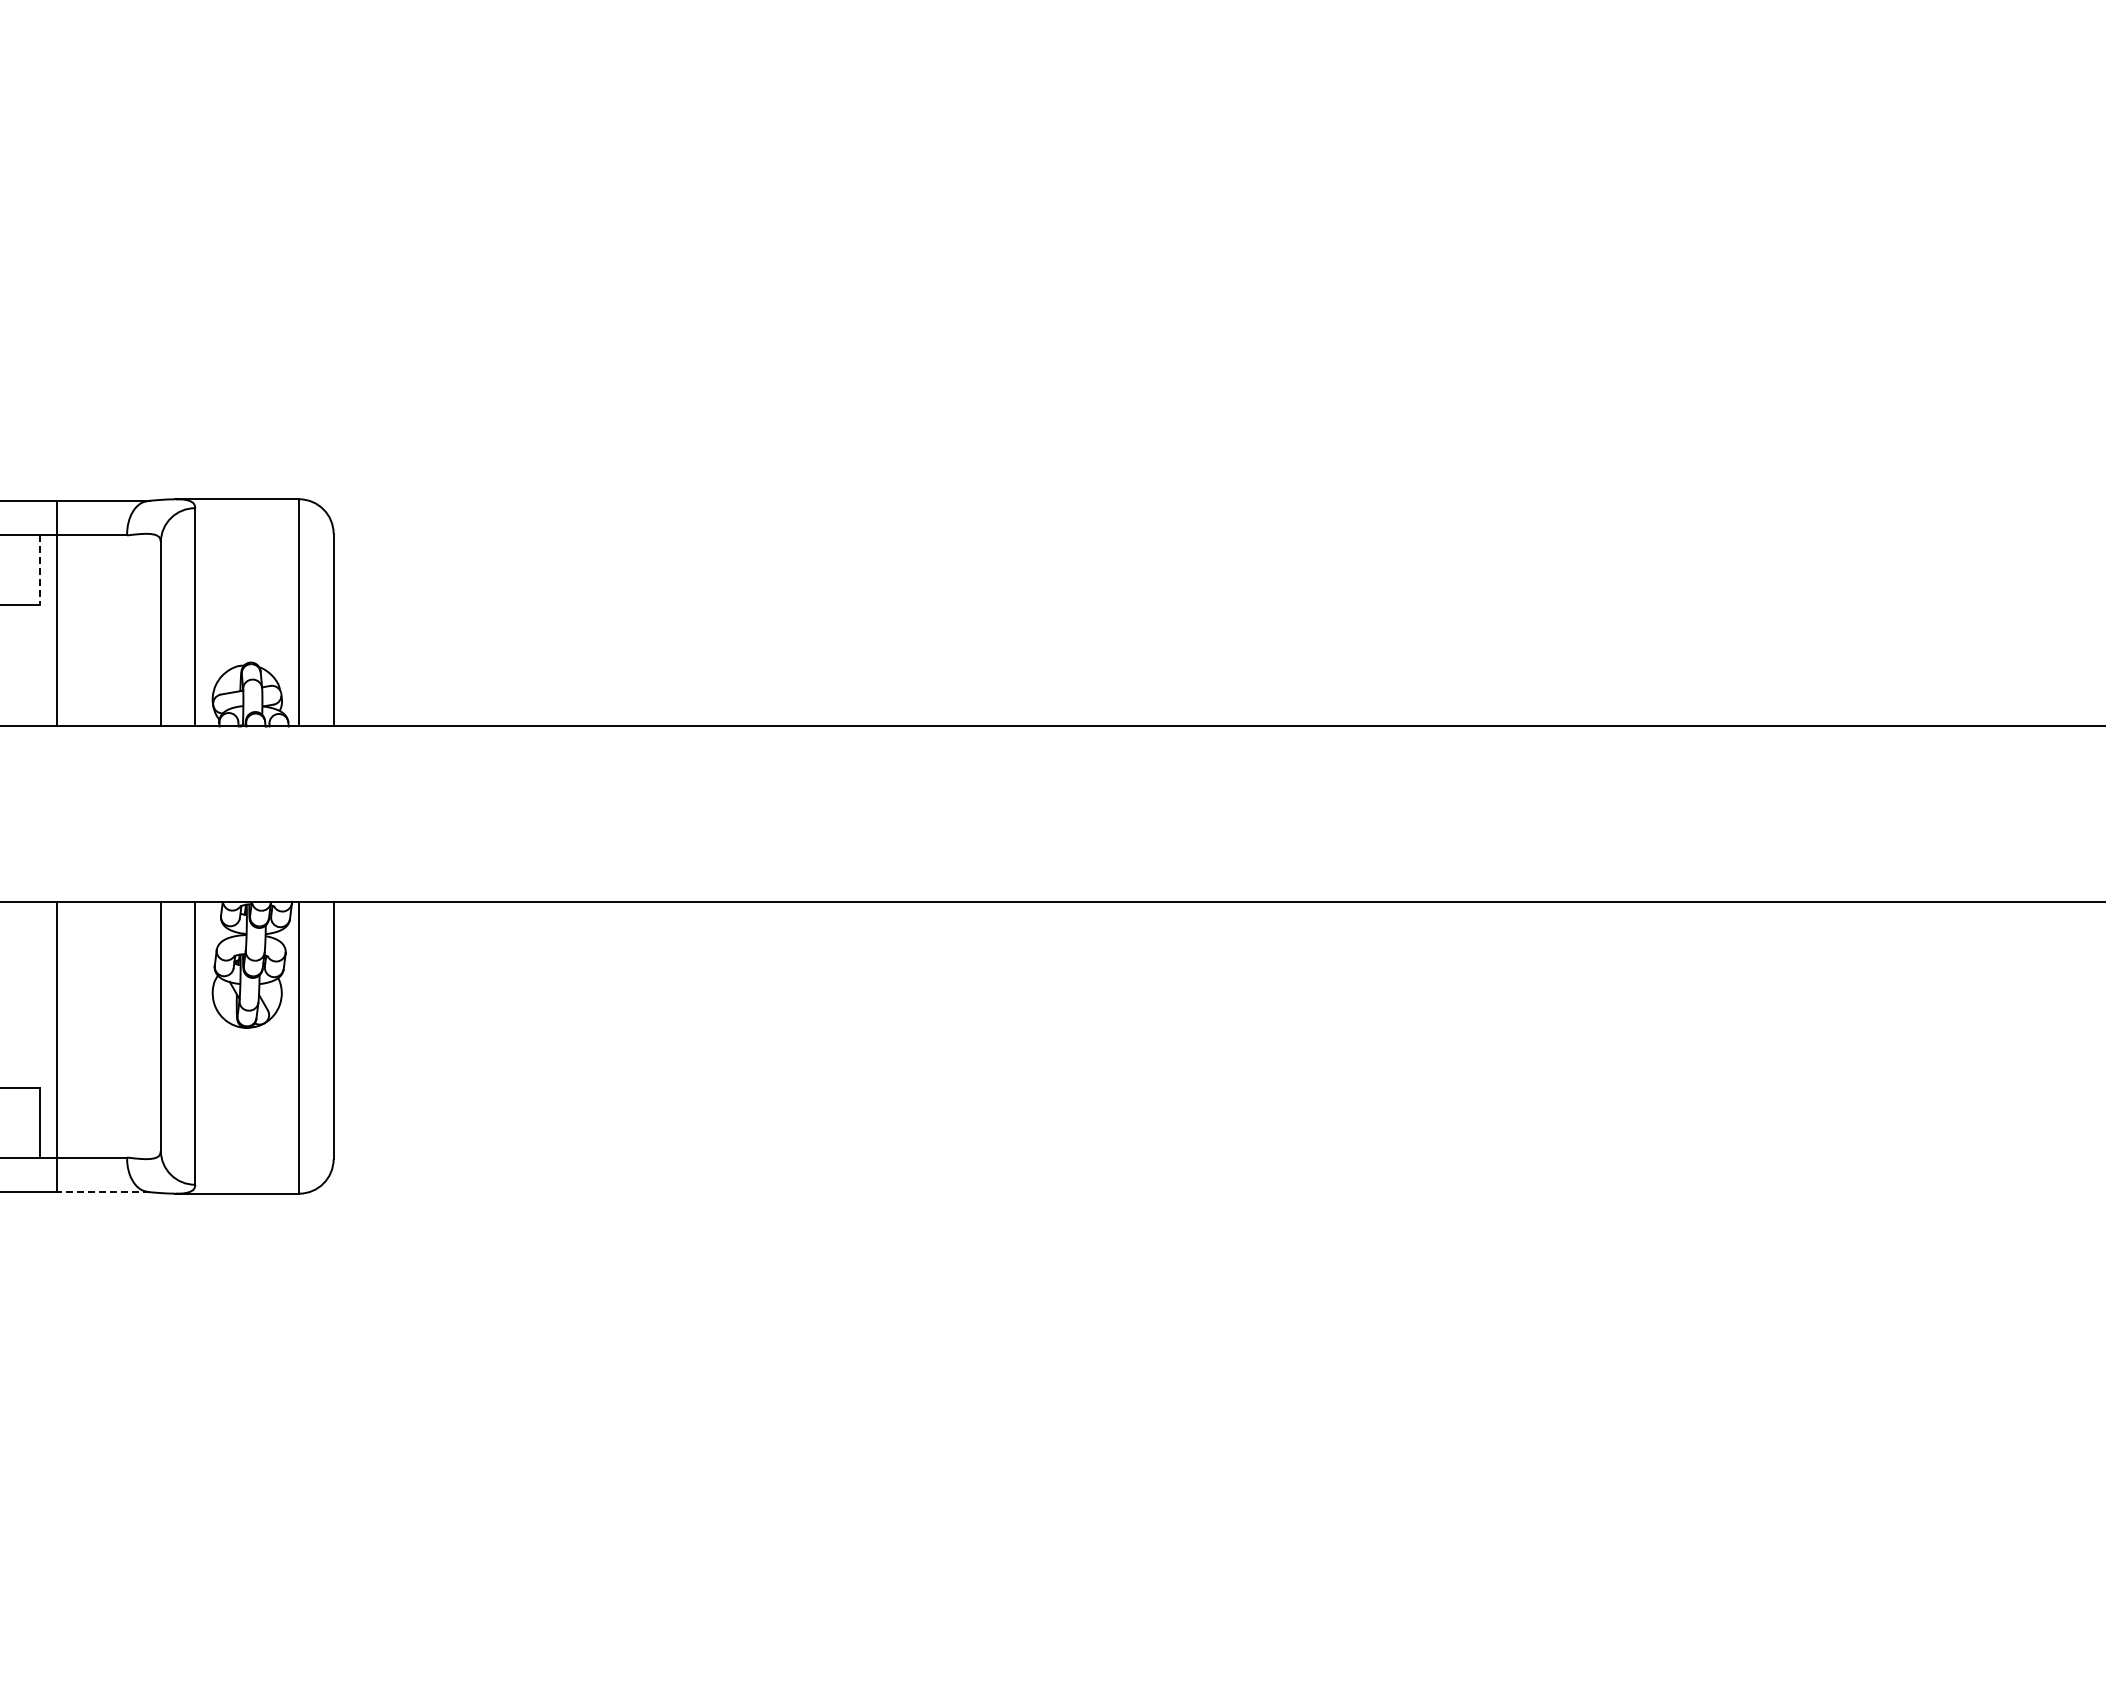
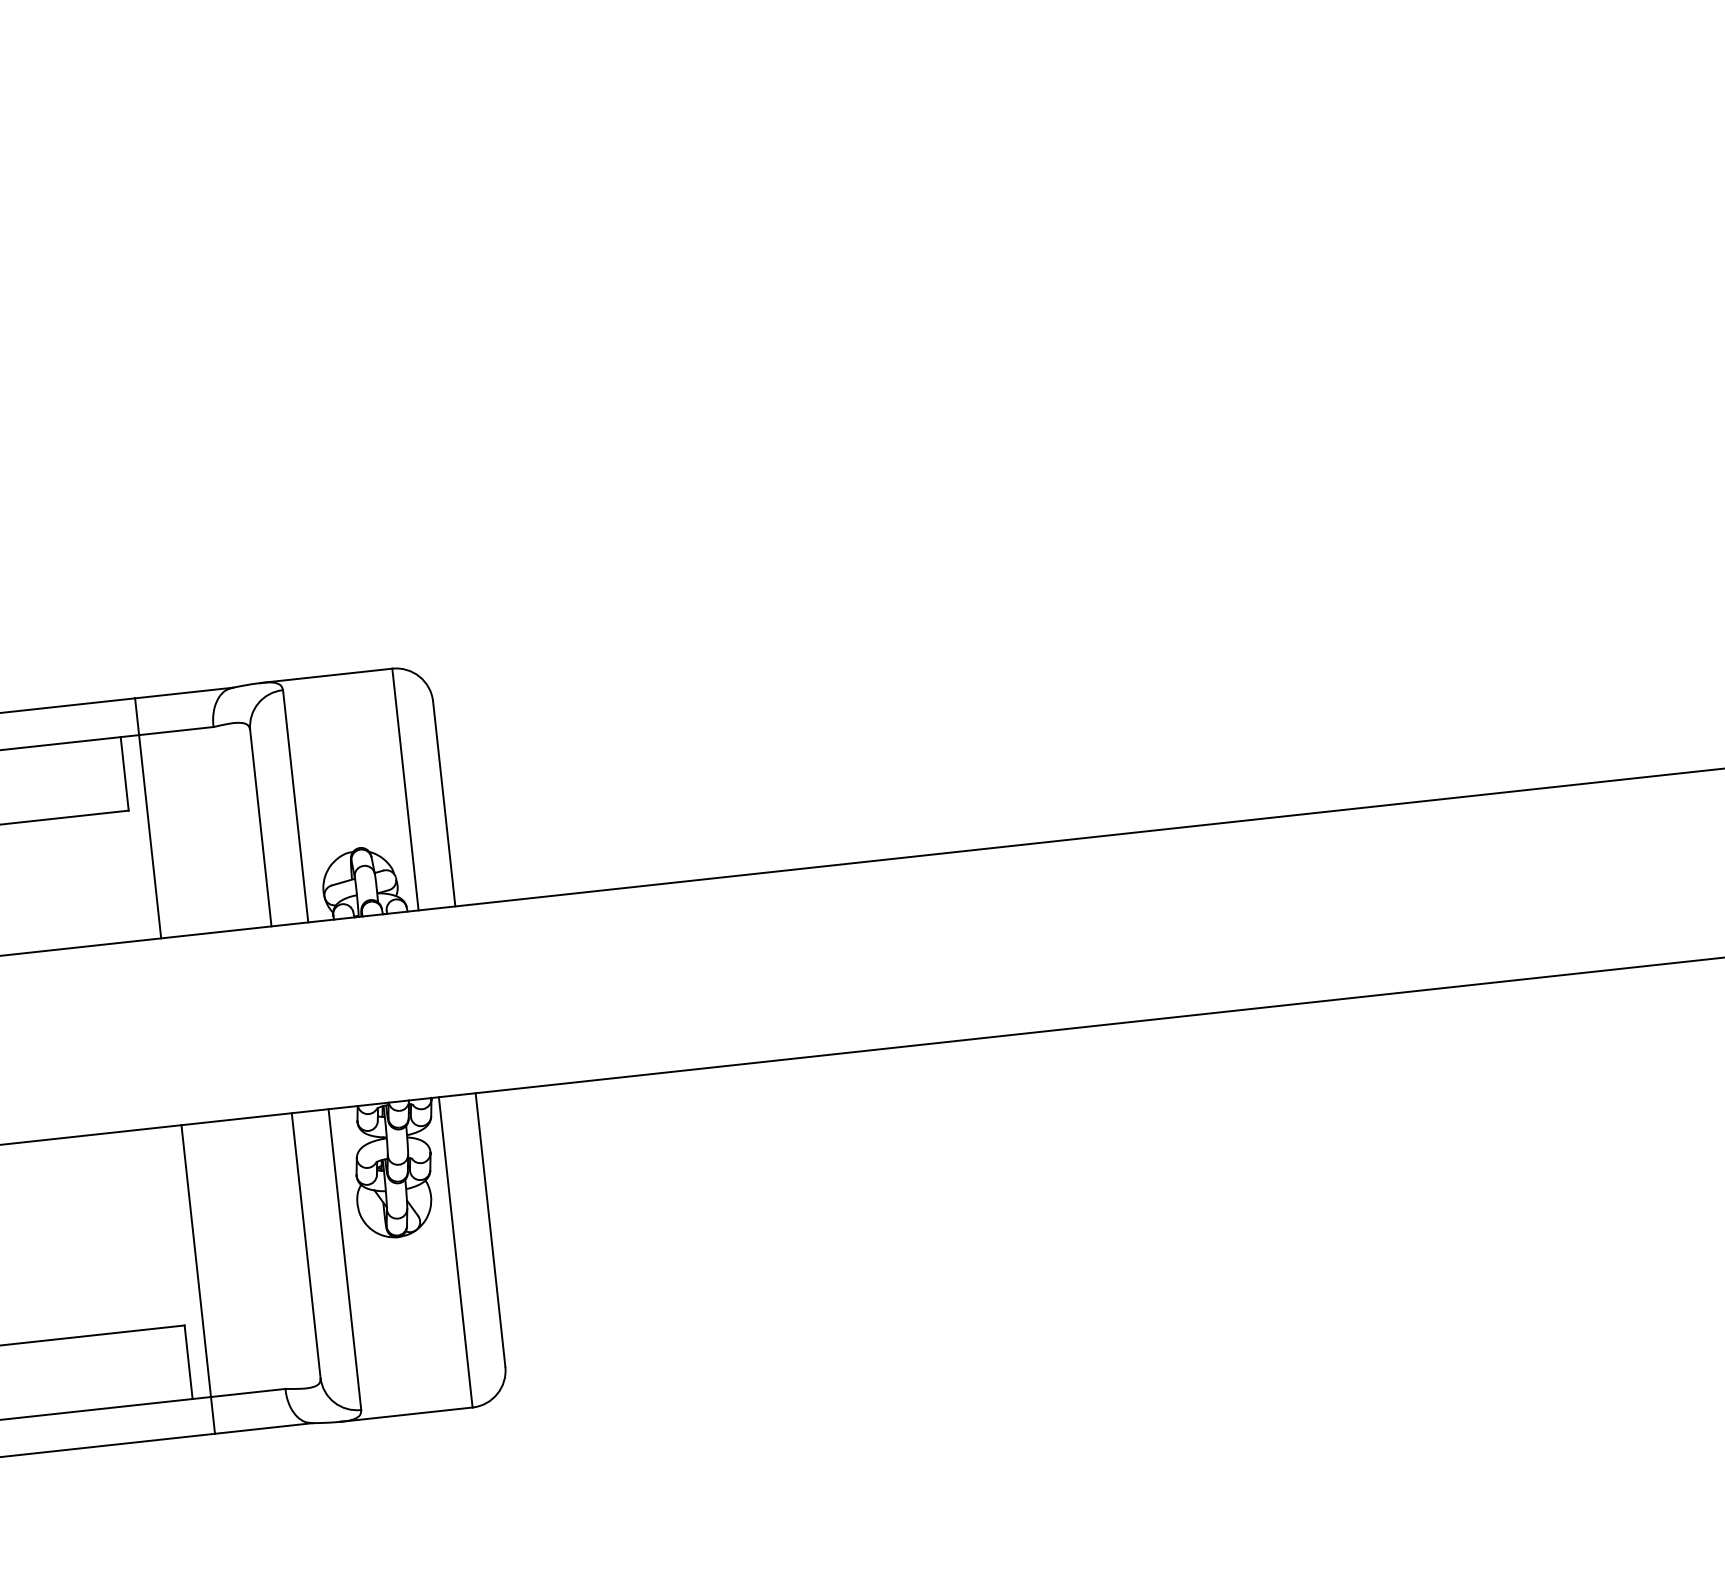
line: (39, 569) -> (124, 773), dashed -> solid
line: (102, 1192) -> (263, 1428), dashed -> solid

